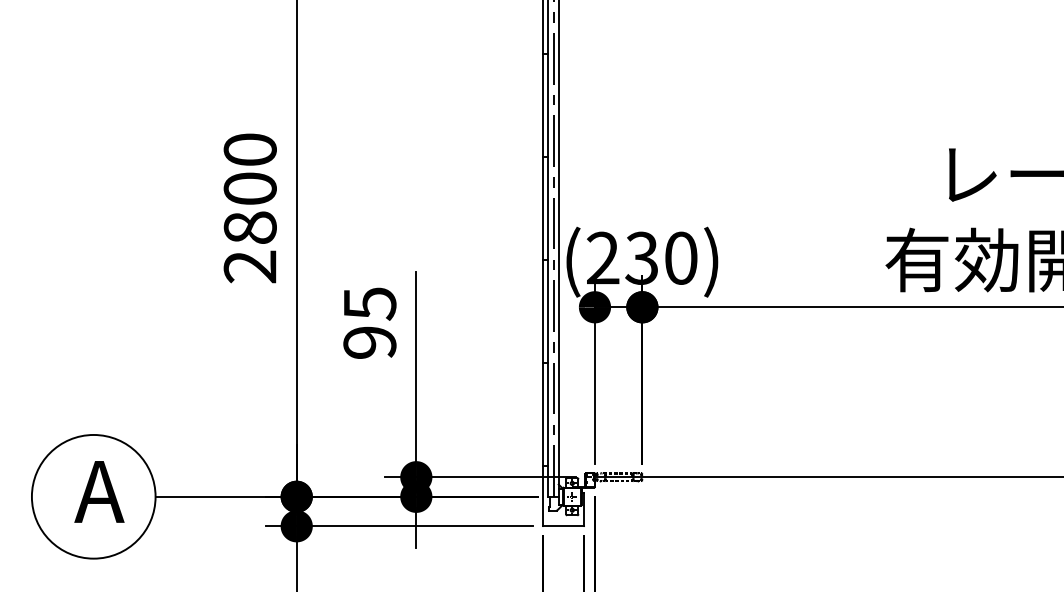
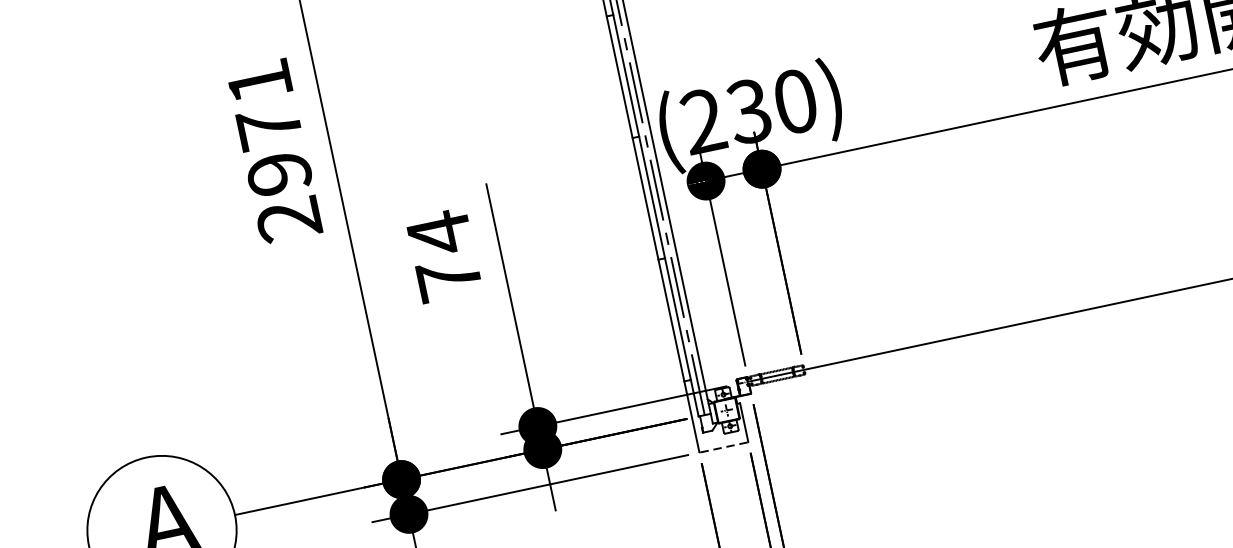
text: (249, 188) -> (268, 127), 2800 -> 2971
text: (369, 322) -> (443, 255), 95 -> 74
line: (563, 526) -> (723, 447), solid -> dashed

